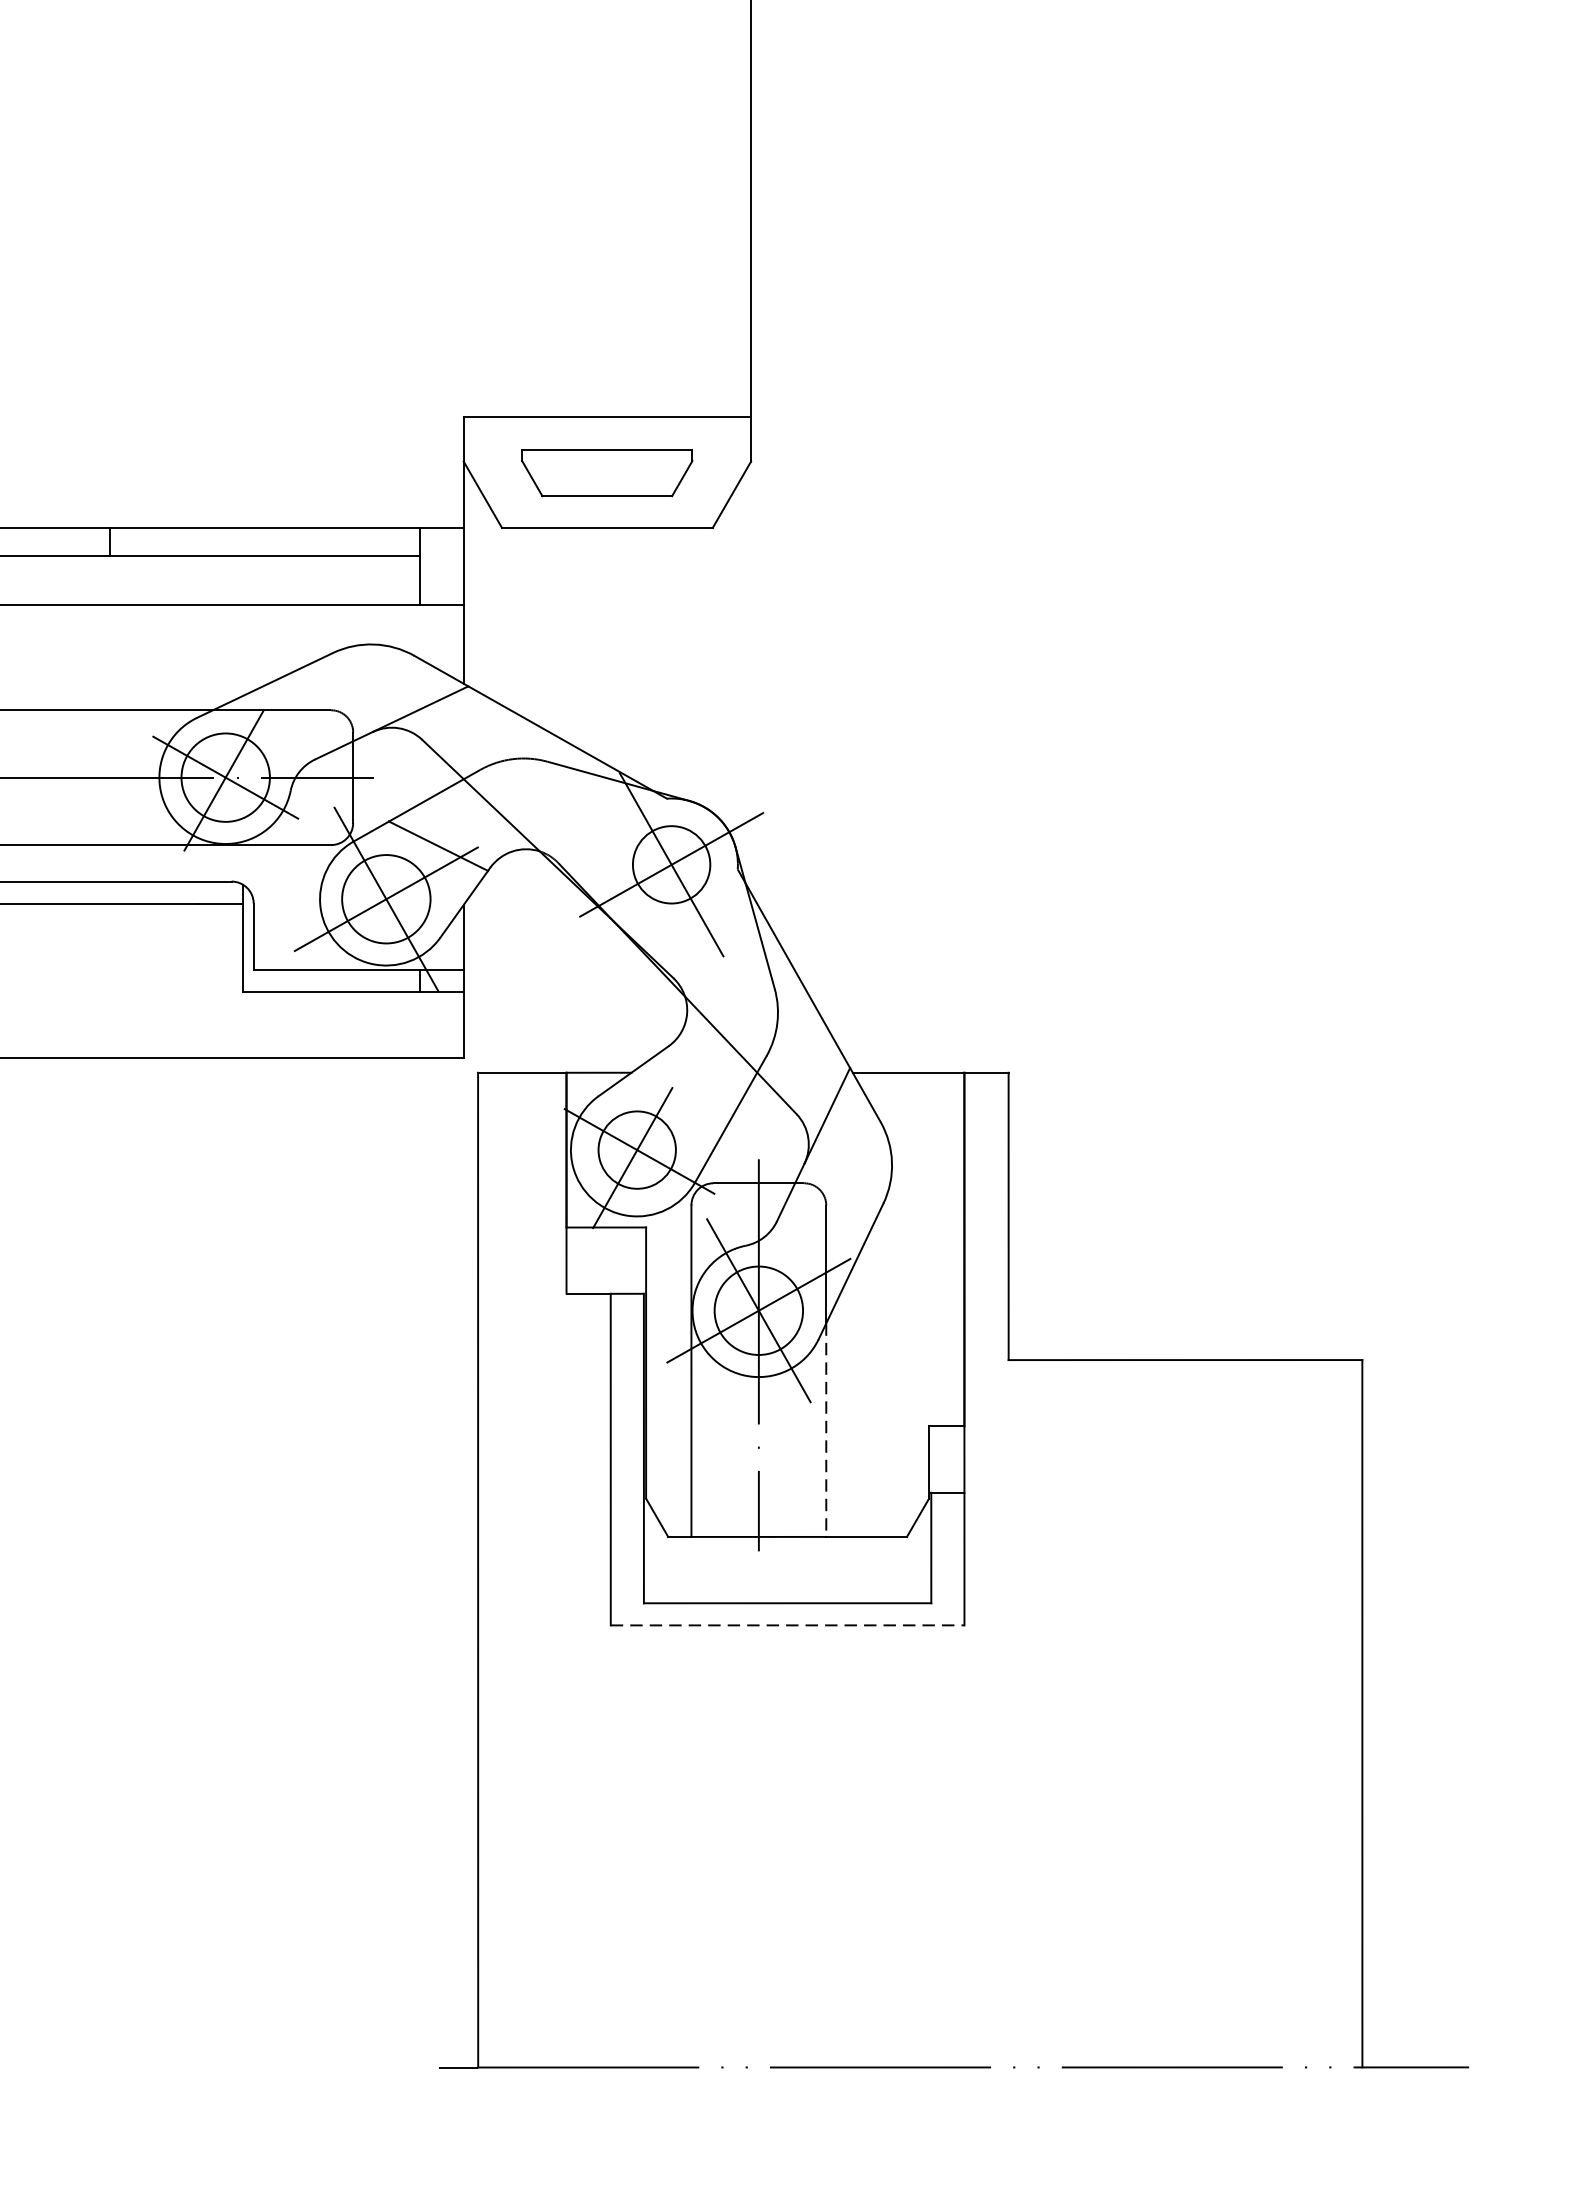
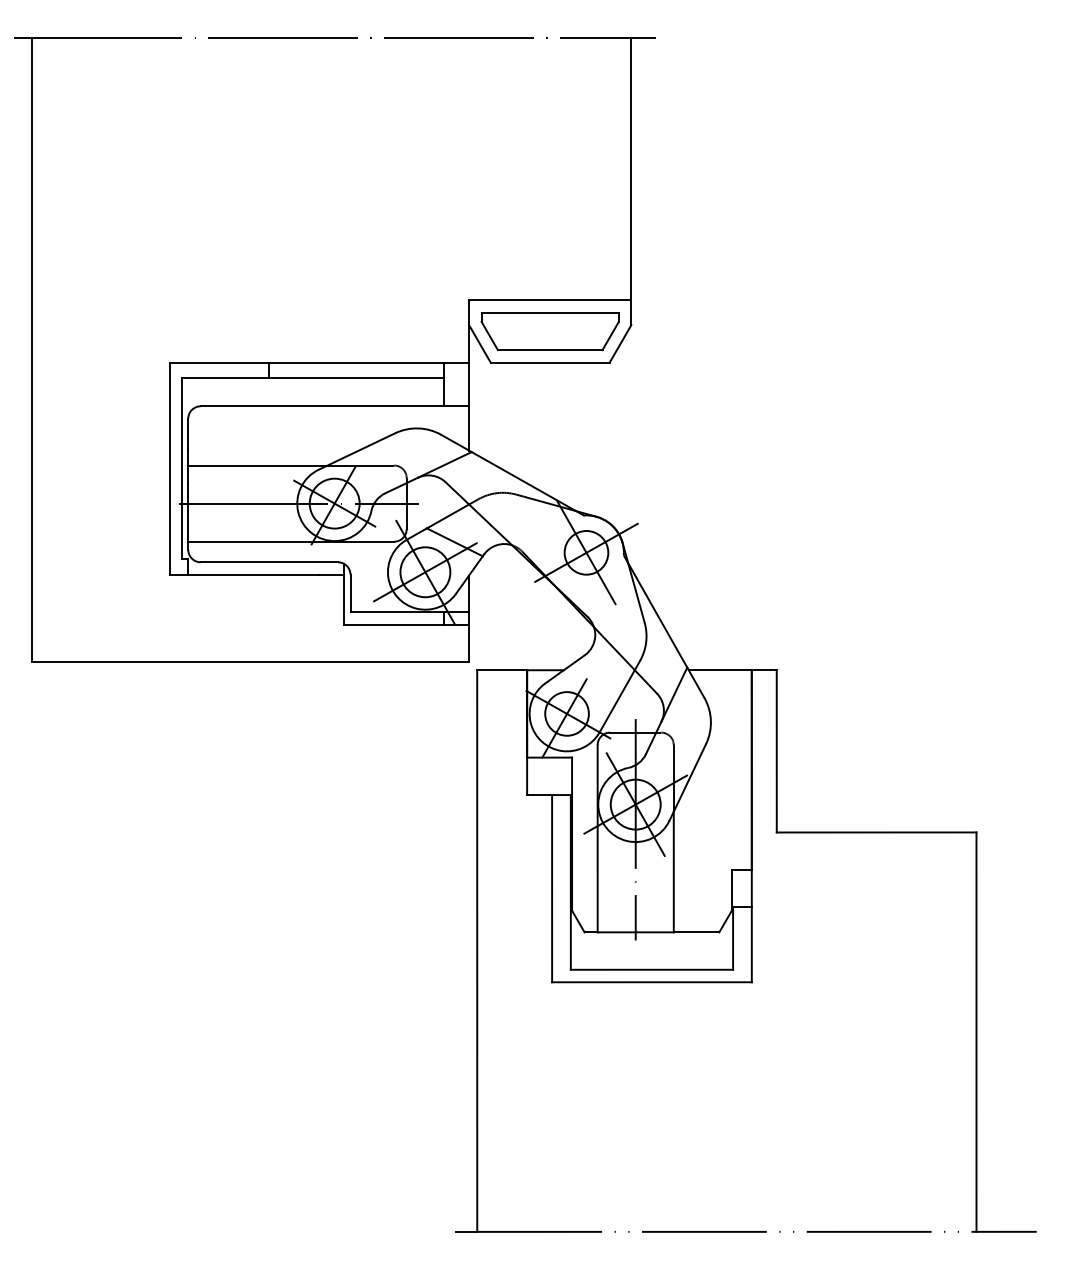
part: (606, 472) -> (549, 331), size x1.43
line: (825, 1430) -> (673, 872), dashed -> solid
line: (786, 1625) -> (651, 982), dashed -> solid

